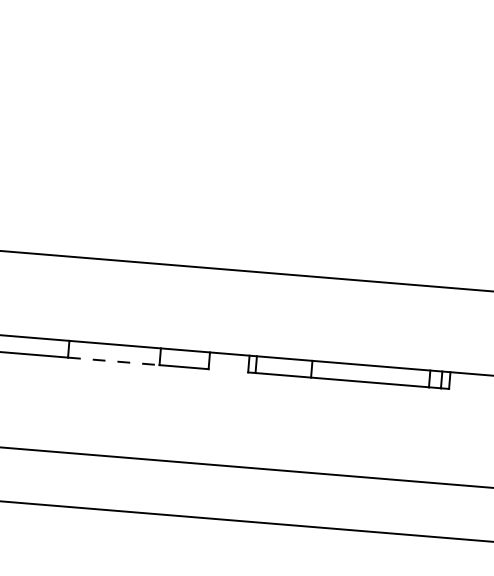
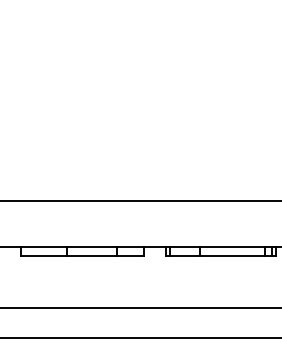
line: (114, 362) -> (92, 256), dashed -> solid

